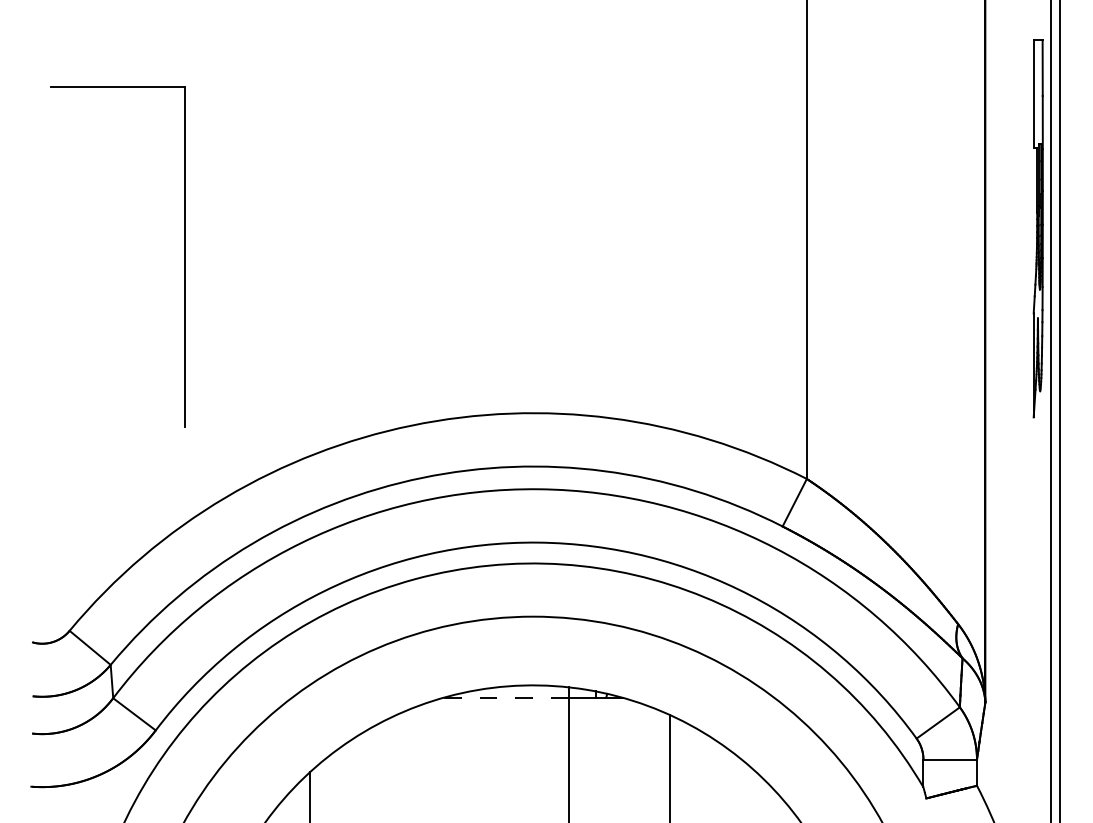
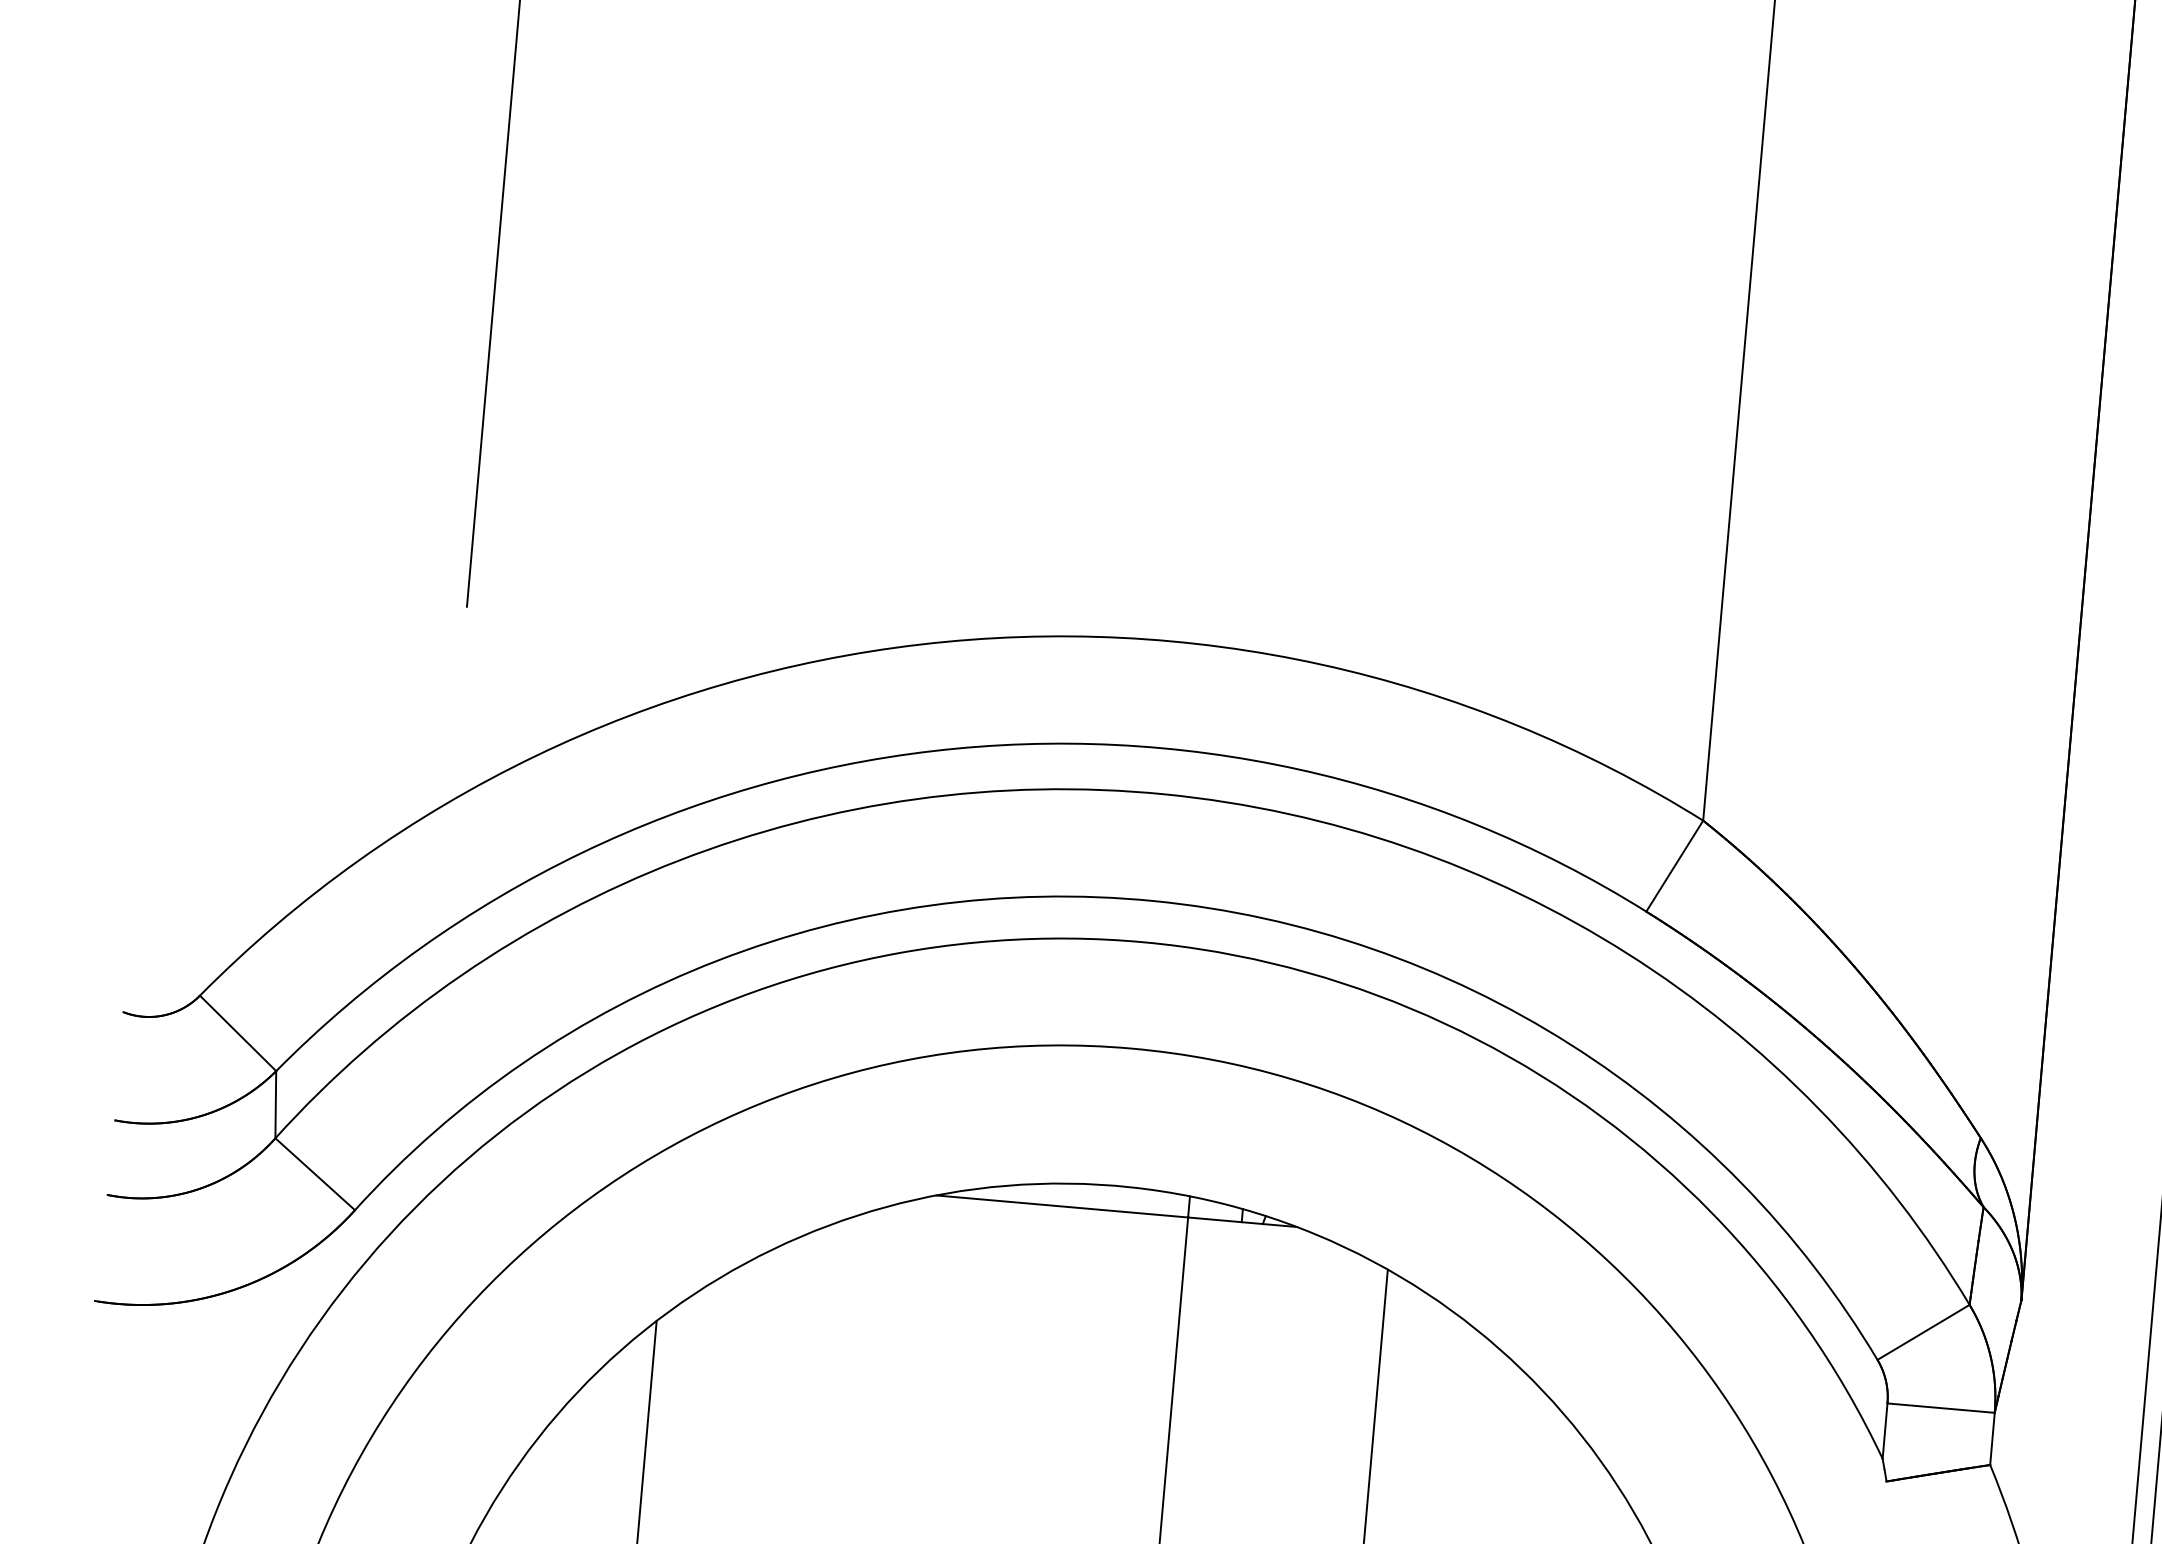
line: (506, 697) -> (1063, 1205), dashed -> solid

